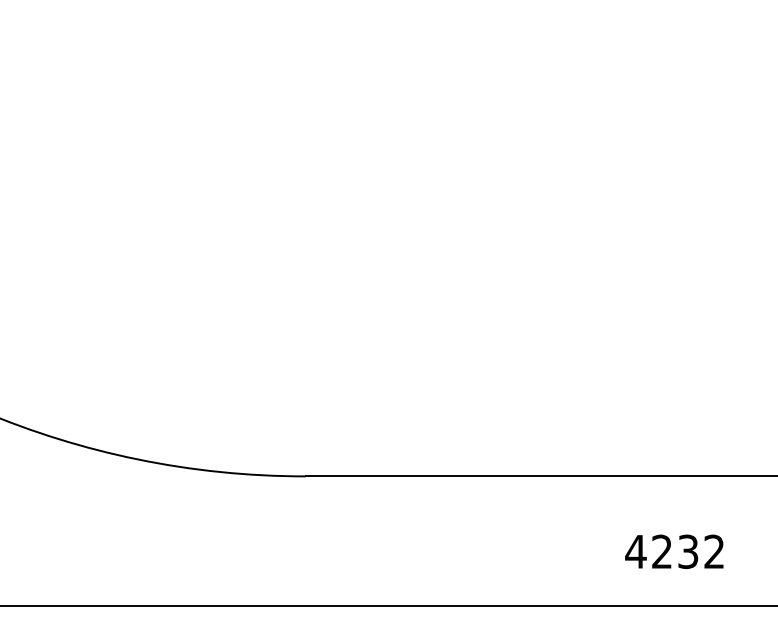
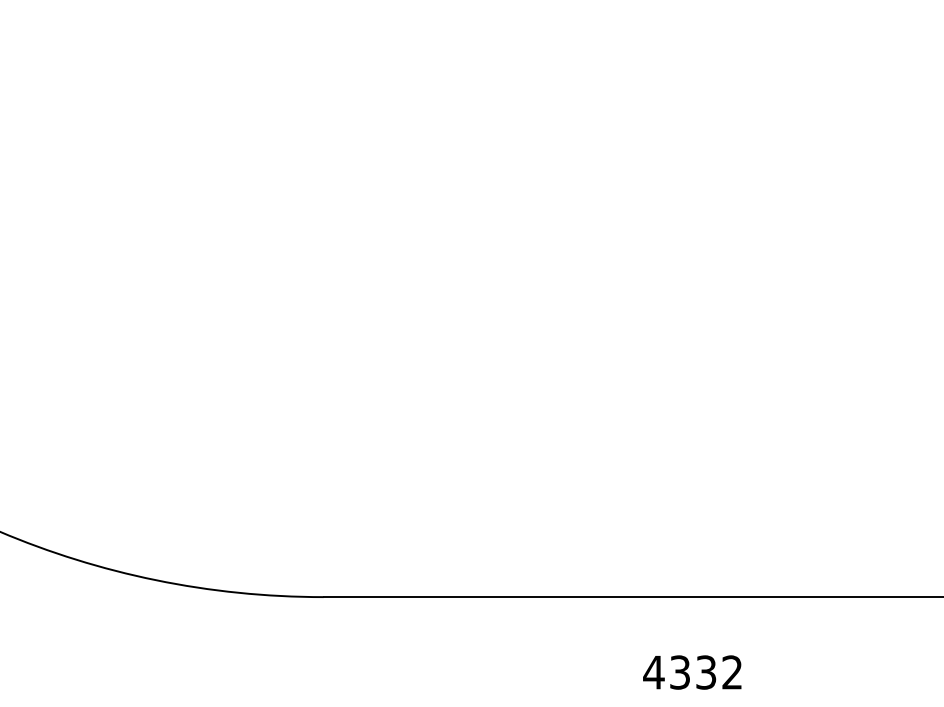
text: (661, 551) -> (679, 672), 4232 -> 4332

